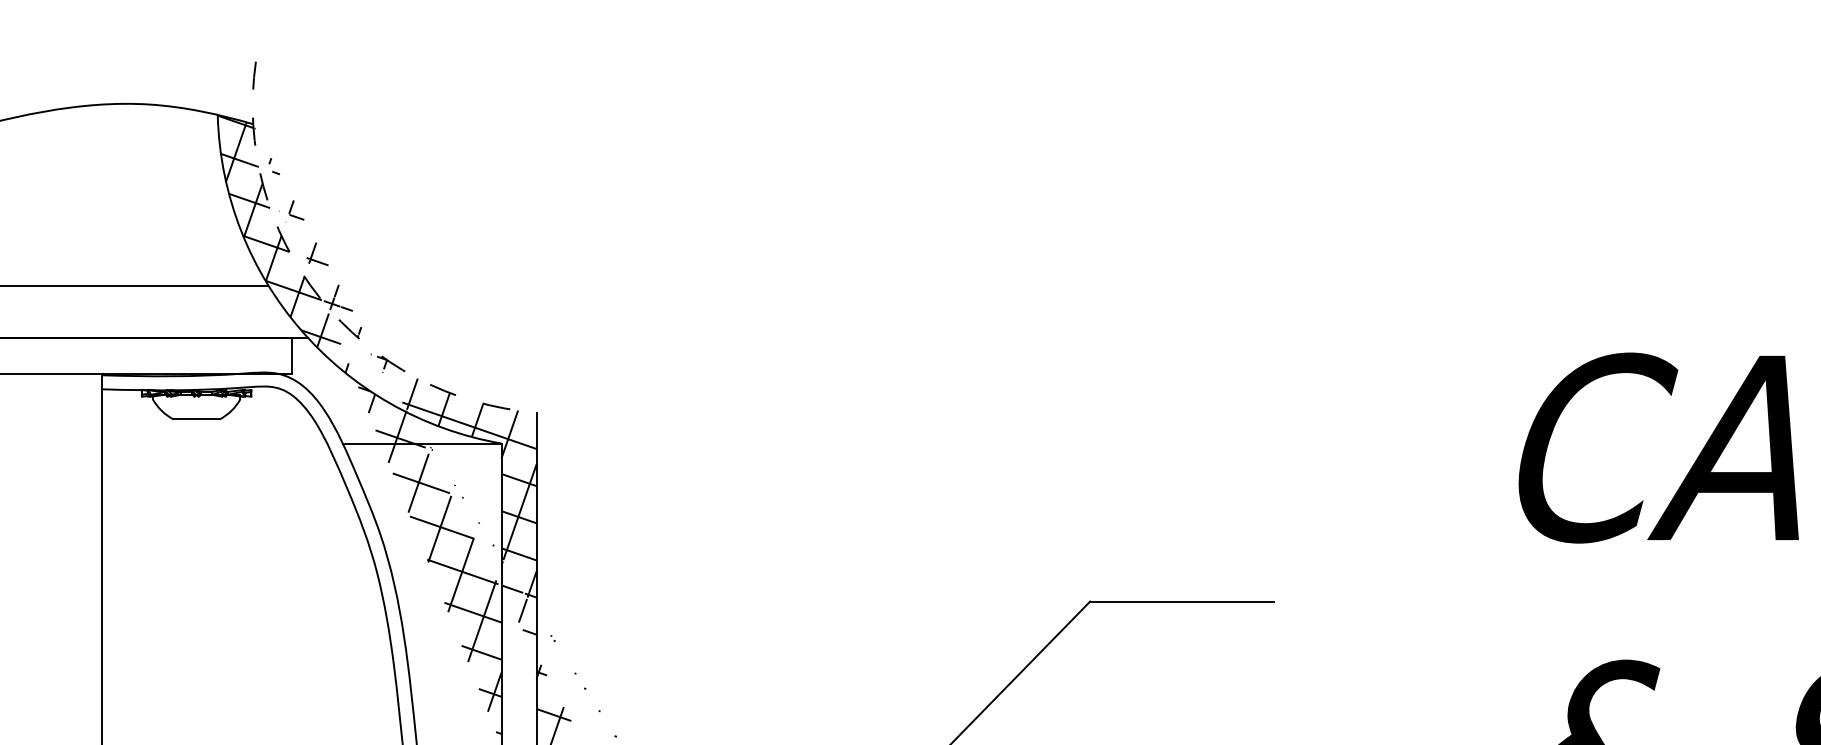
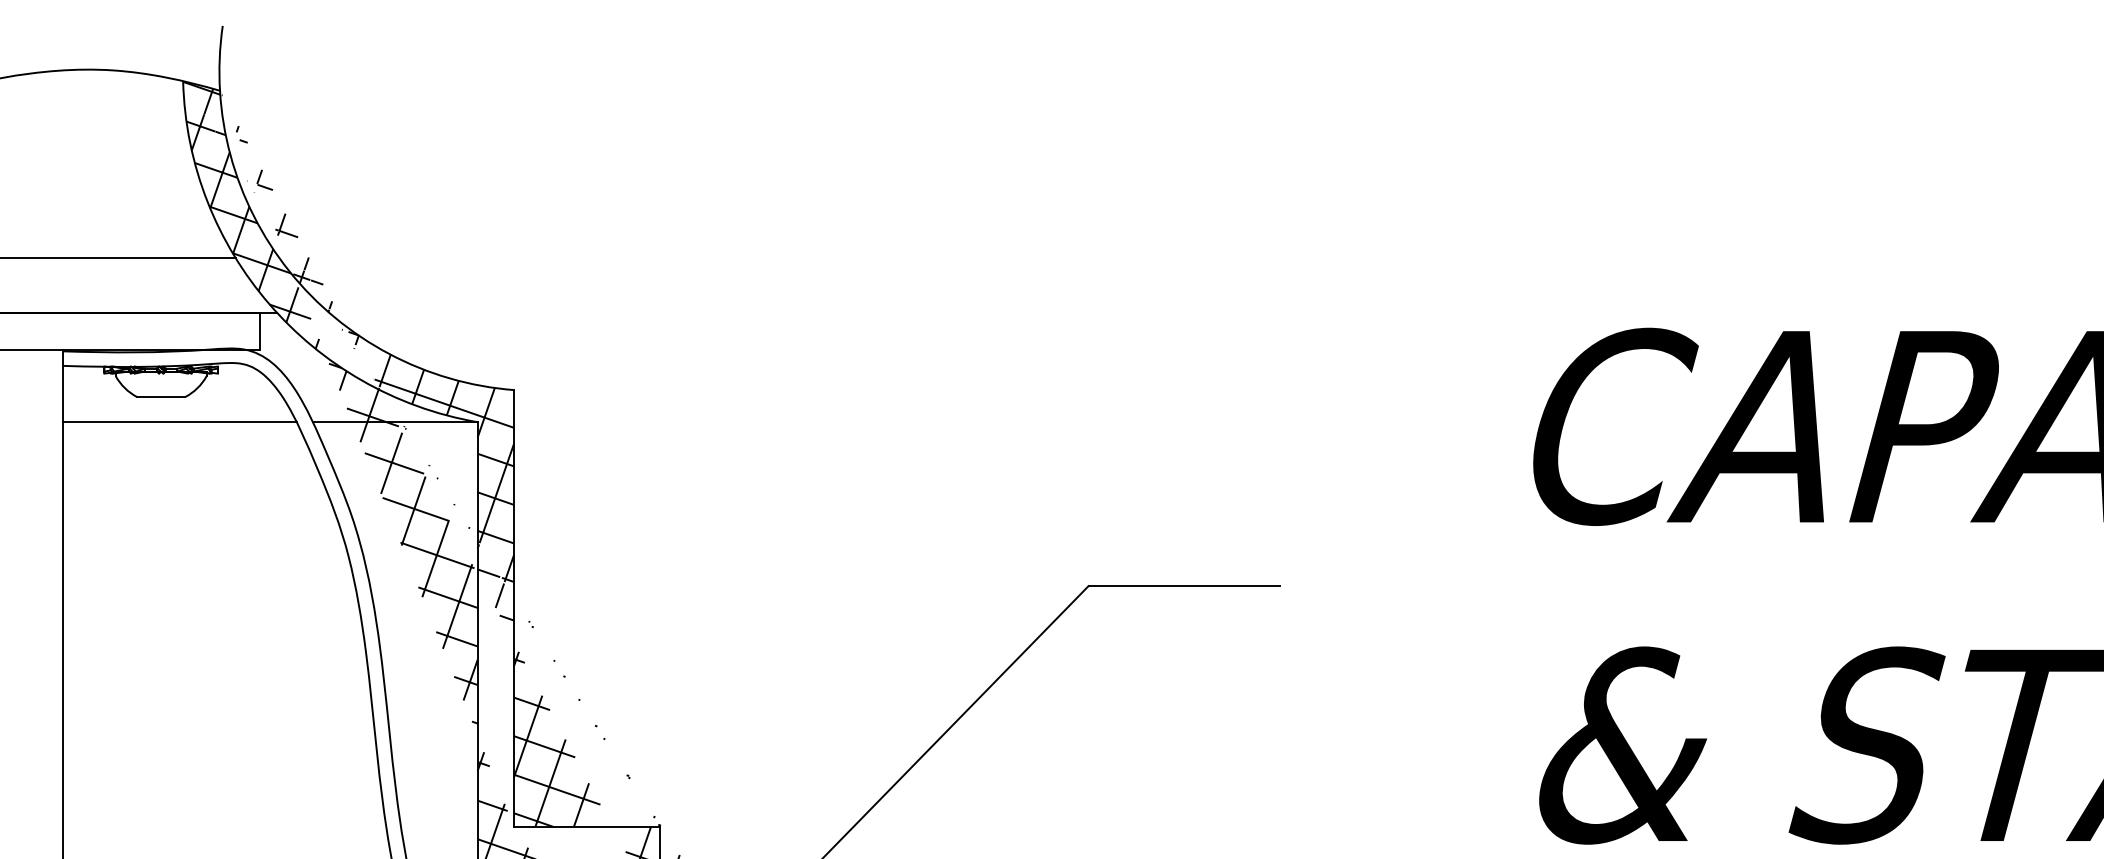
arc: (320, 298) -> (289, 271), dashed -> solid
line: (214, 443) -> (179, 422), added

